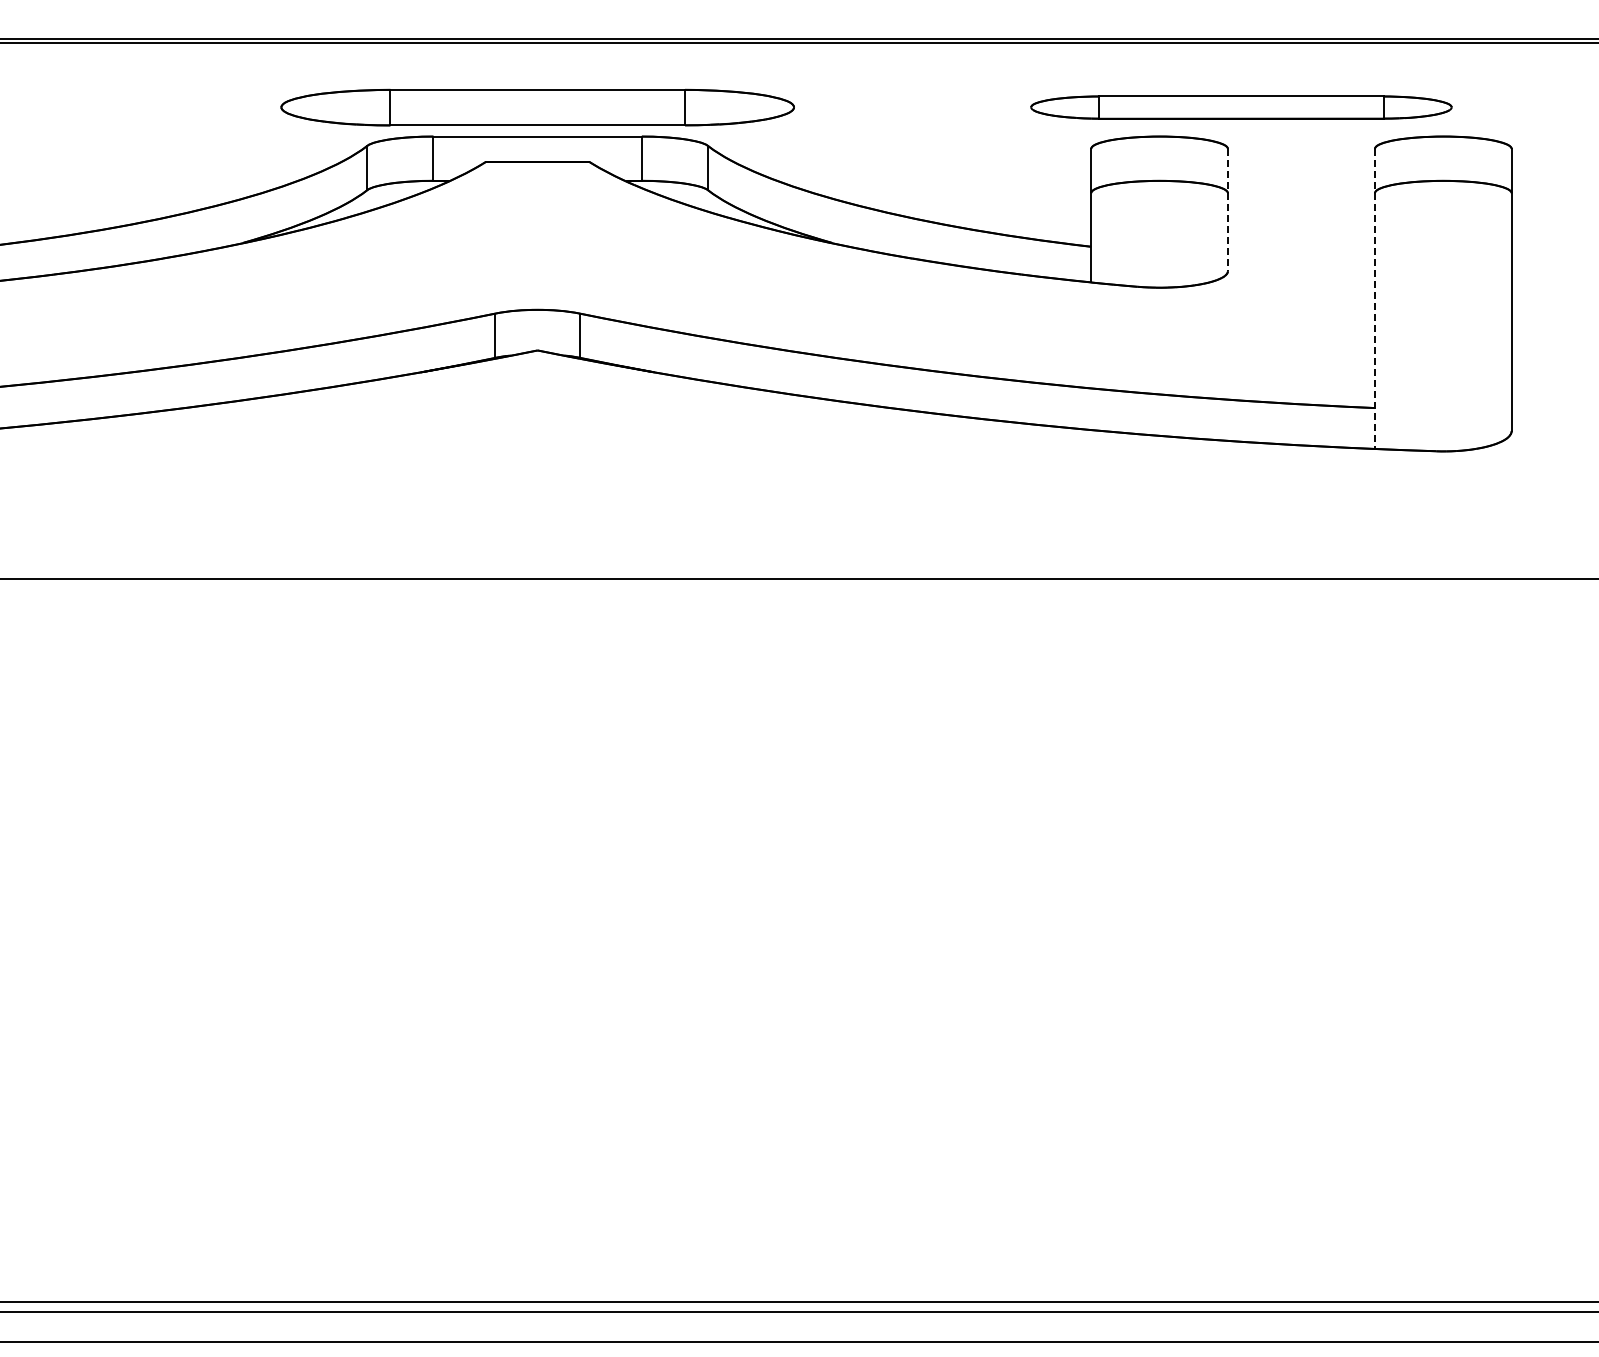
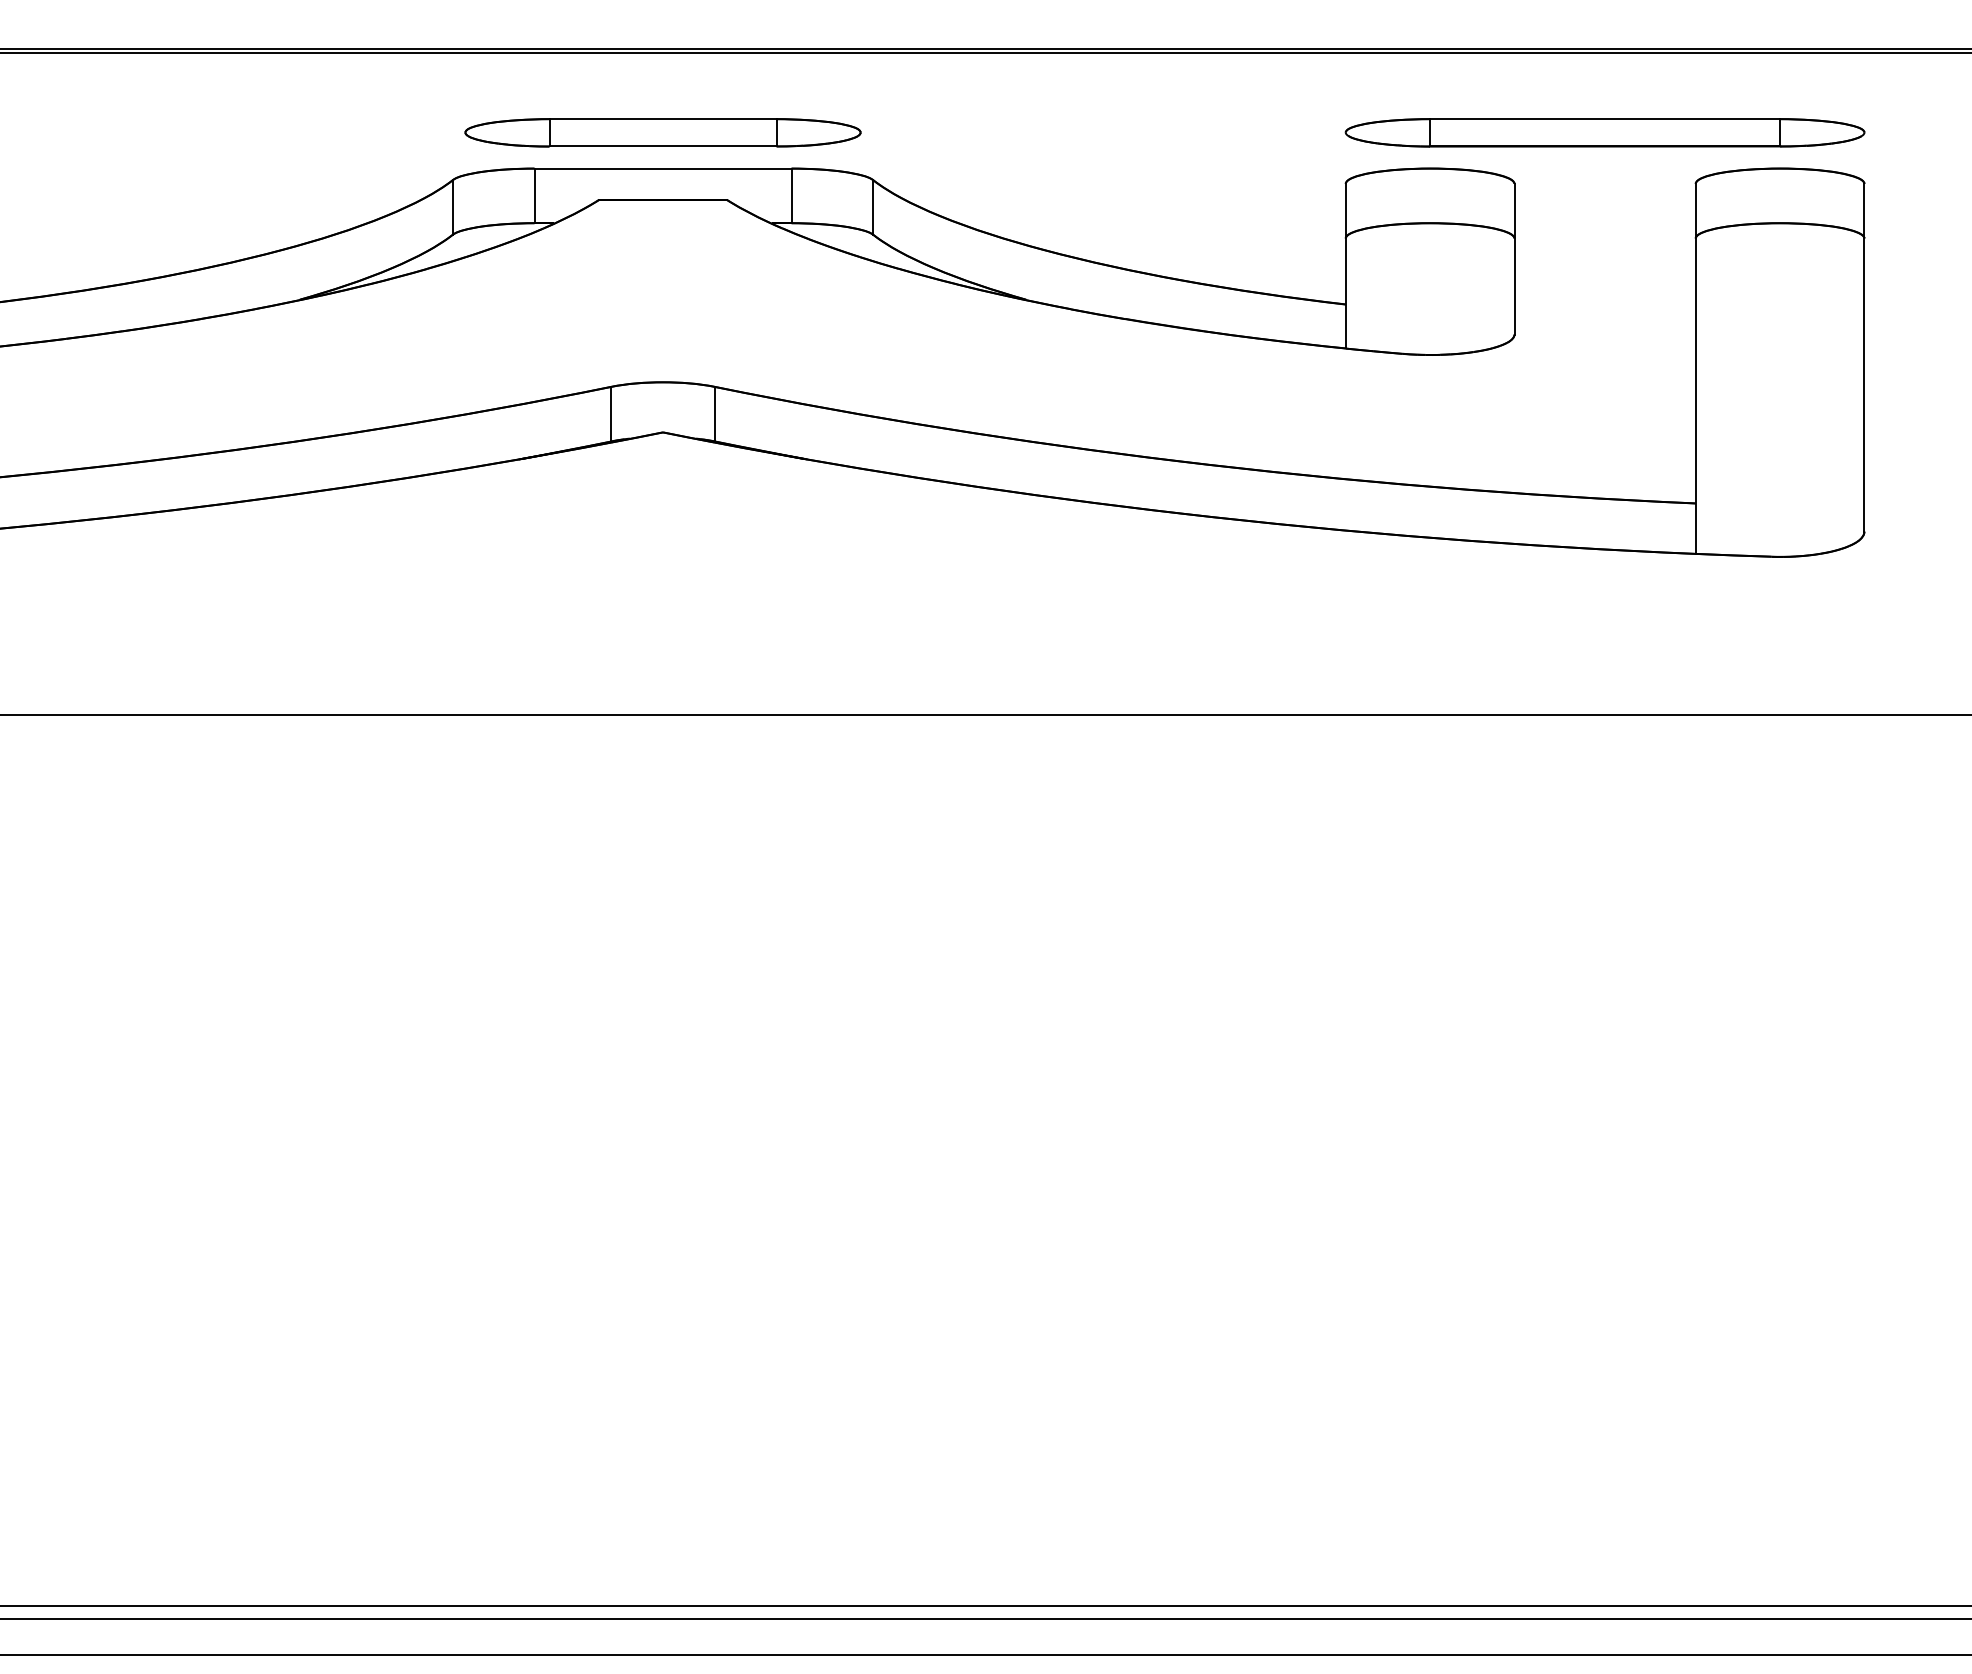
part: (537, 107) -> (662, 132), size x0.62
part: (1241, 107) -> (1605, 132), moved
line: (1227, 210) -> (1513, 259), dashed -> solid
line: (1374, 298) -> (1695, 368), dashed -> solid

